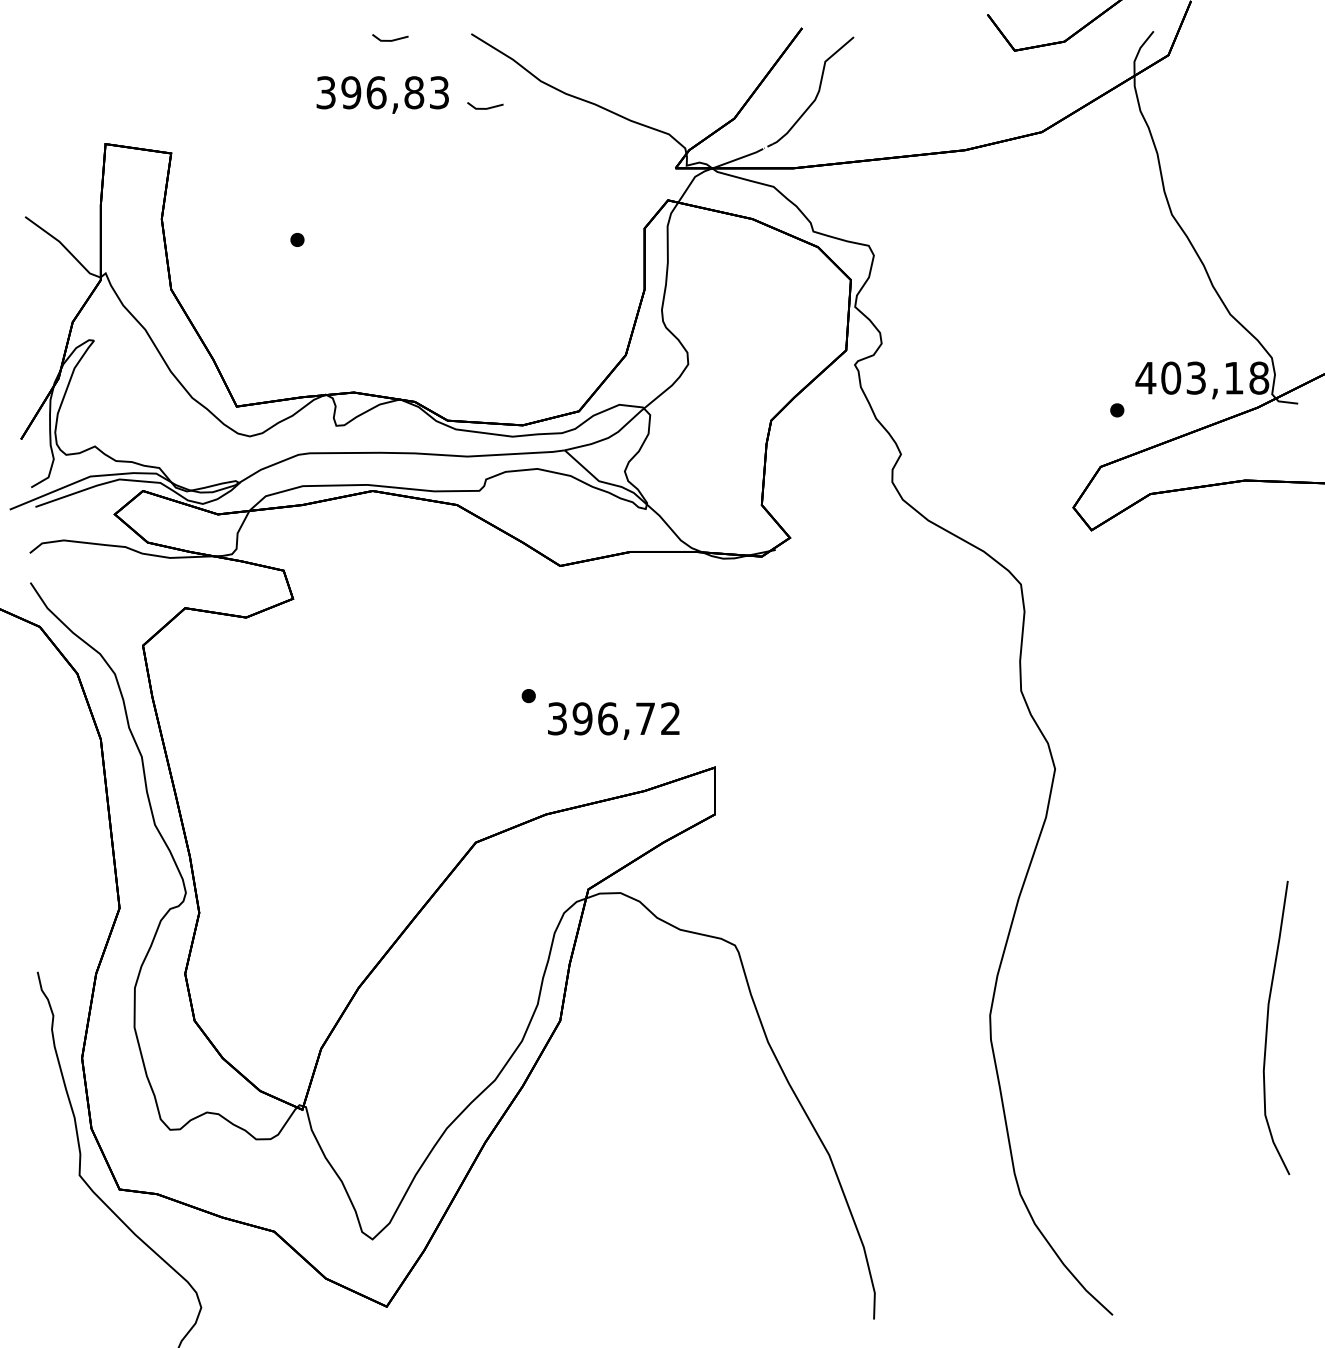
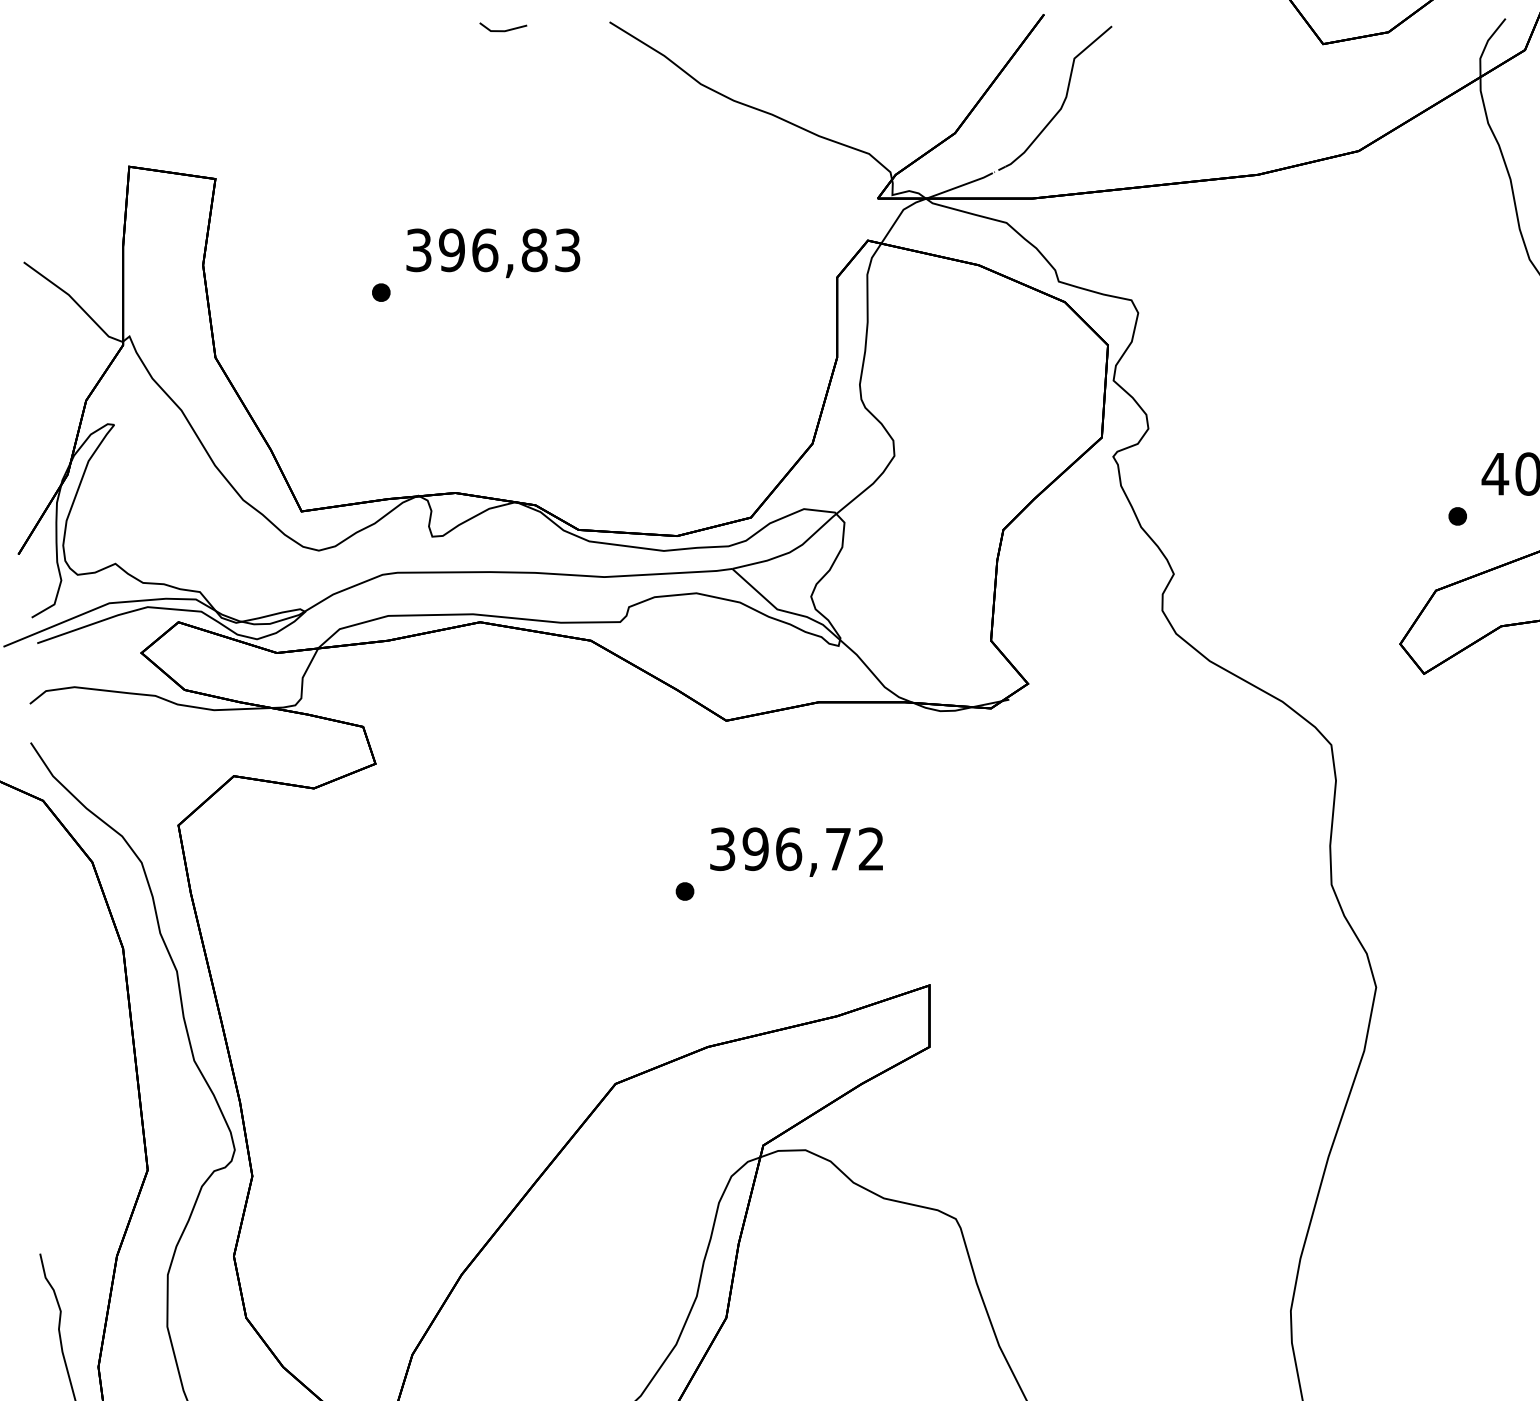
text: (382, 94) -> (492, 252), moved
line: (487, 107) -> (630, 118), removed
text: (613, 720) -> (796, 851), moved

